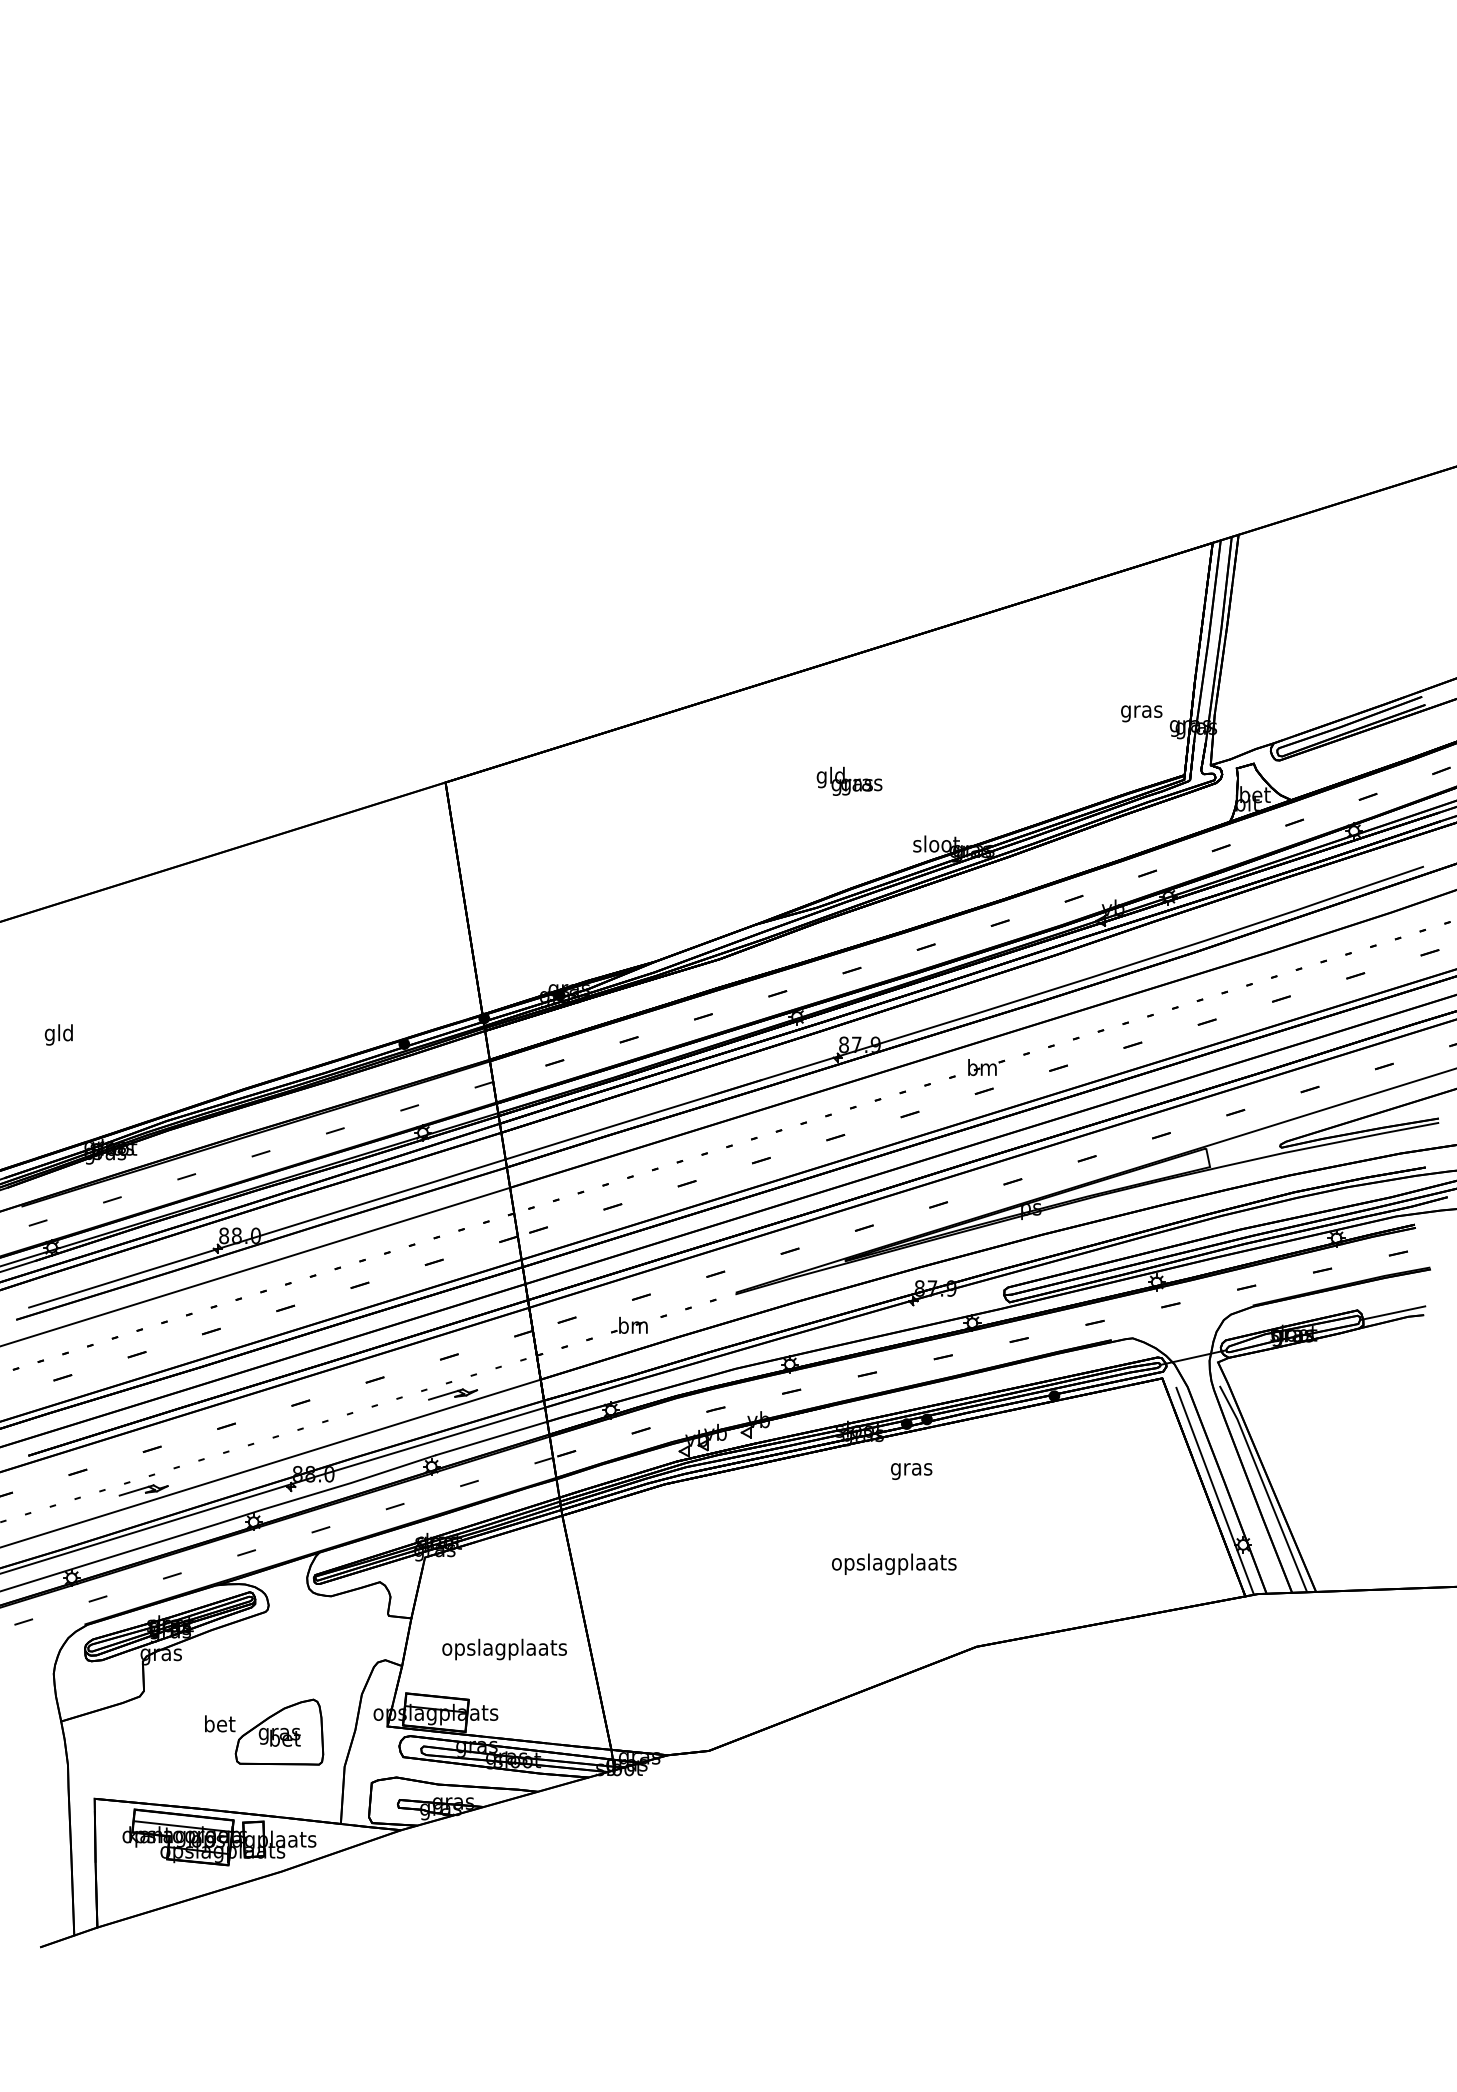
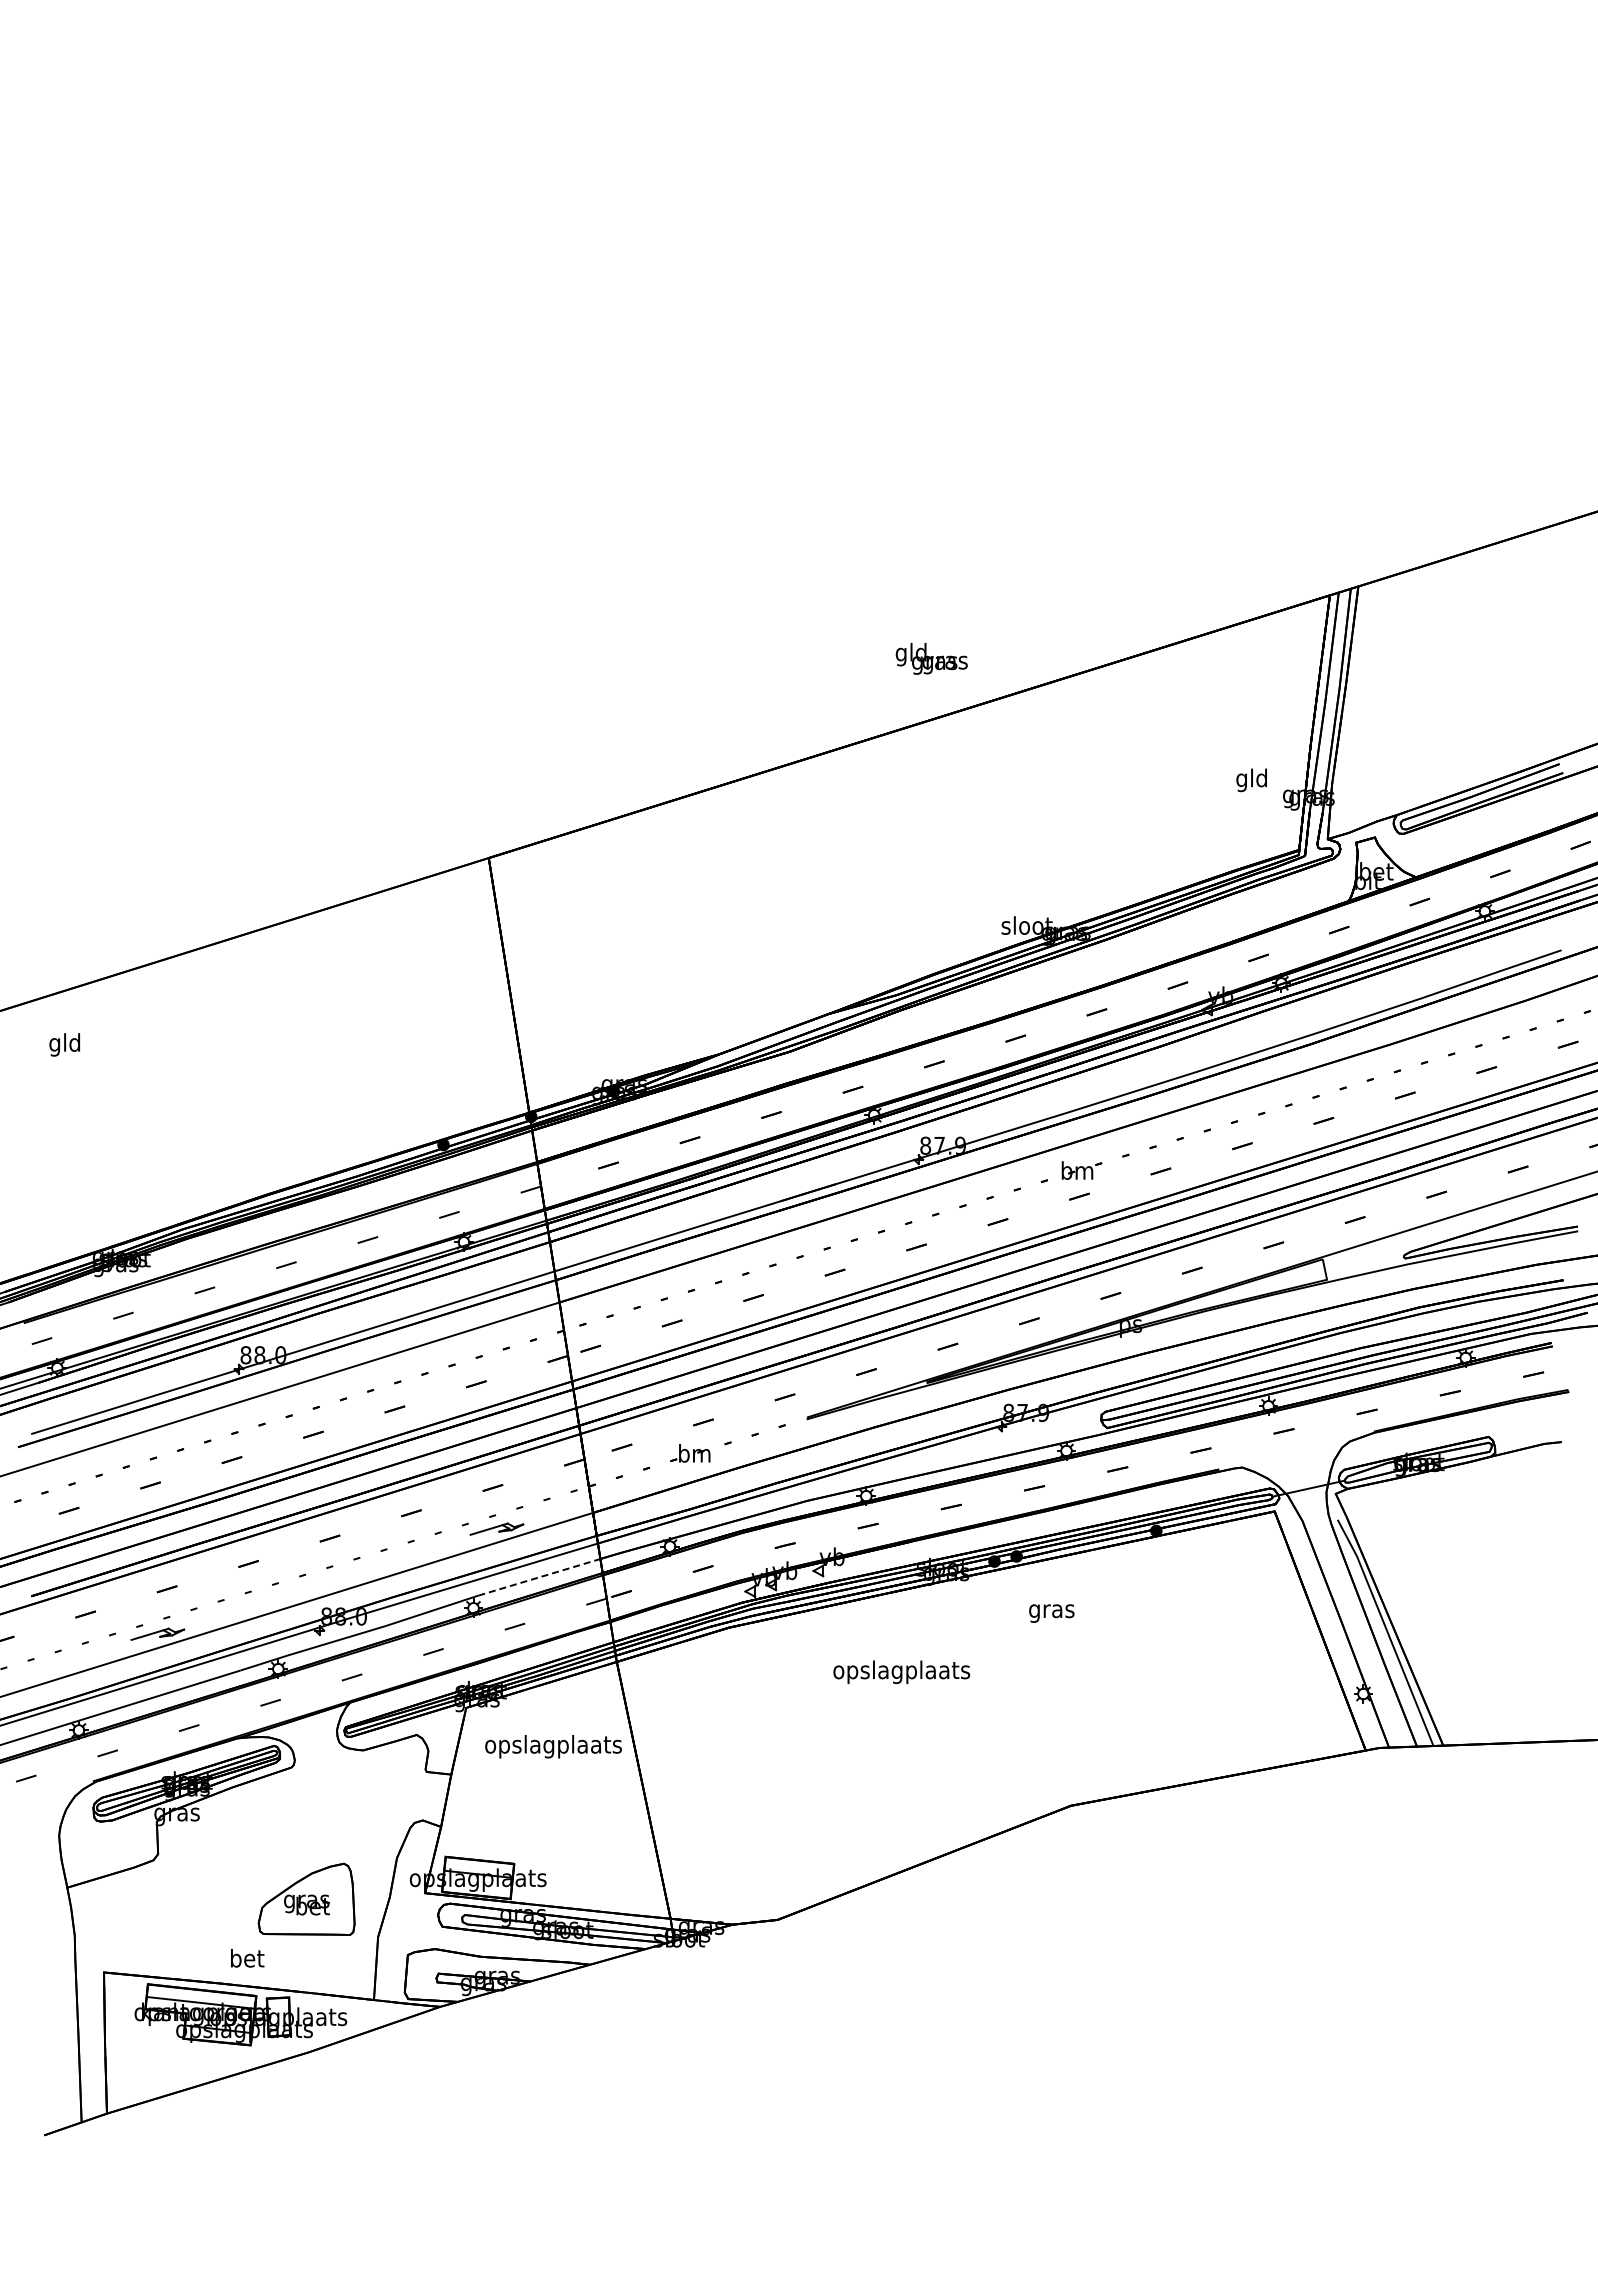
text: (1141, 711) -> (1251, 780), gras -> gld
text: (849, 781) -> (931, 658), moved
text: (58, 1034) -> (64, 1044), moved
line: (1391, 1312) -> (1526, 1439), removed
line: (491, 1438) -> (539, 1577), solid -> dashed
text: (911, 1471) -> (1051, 1613), moved
line: (1215, 1490) -> (1332, 1634), removed
text: (894, 1563) -> (901, 1671), moved
text: (504, 1649) -> (553, 1746), moved
text: (220, 1724) -> (247, 1958), moved

